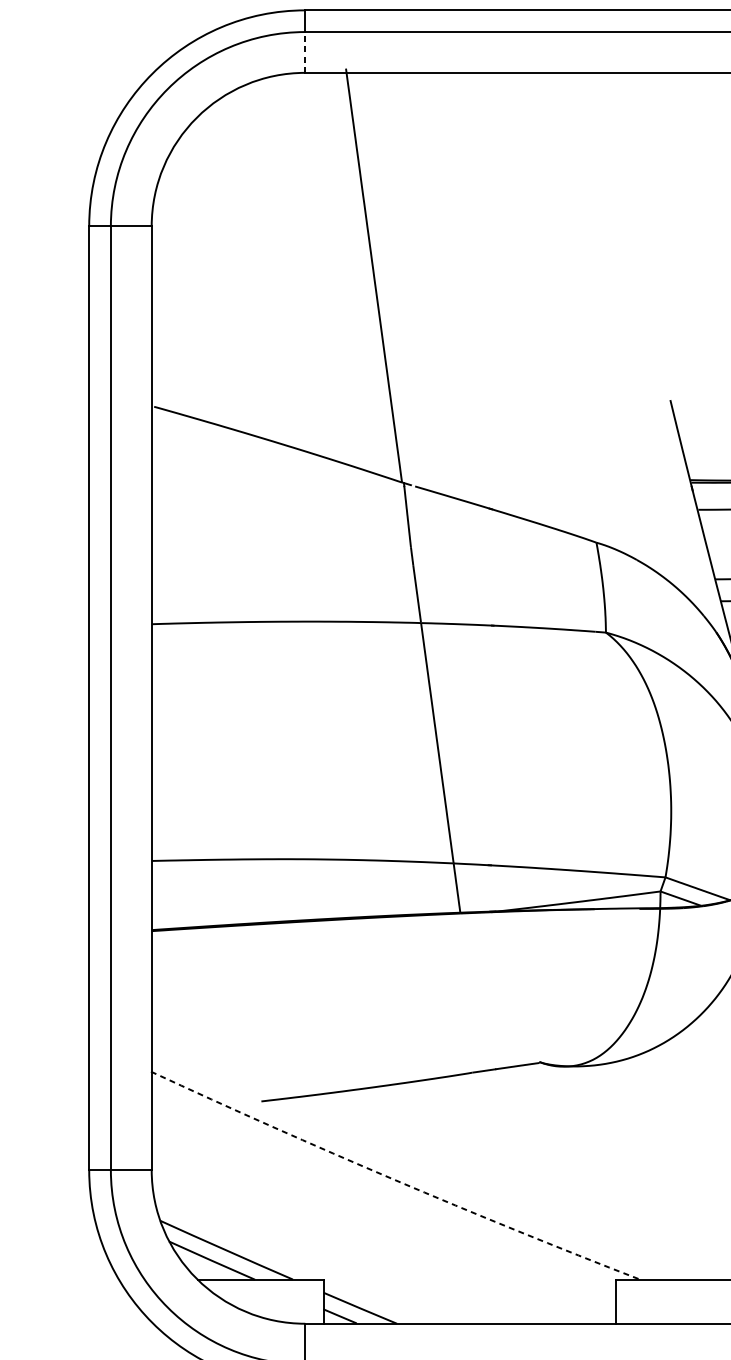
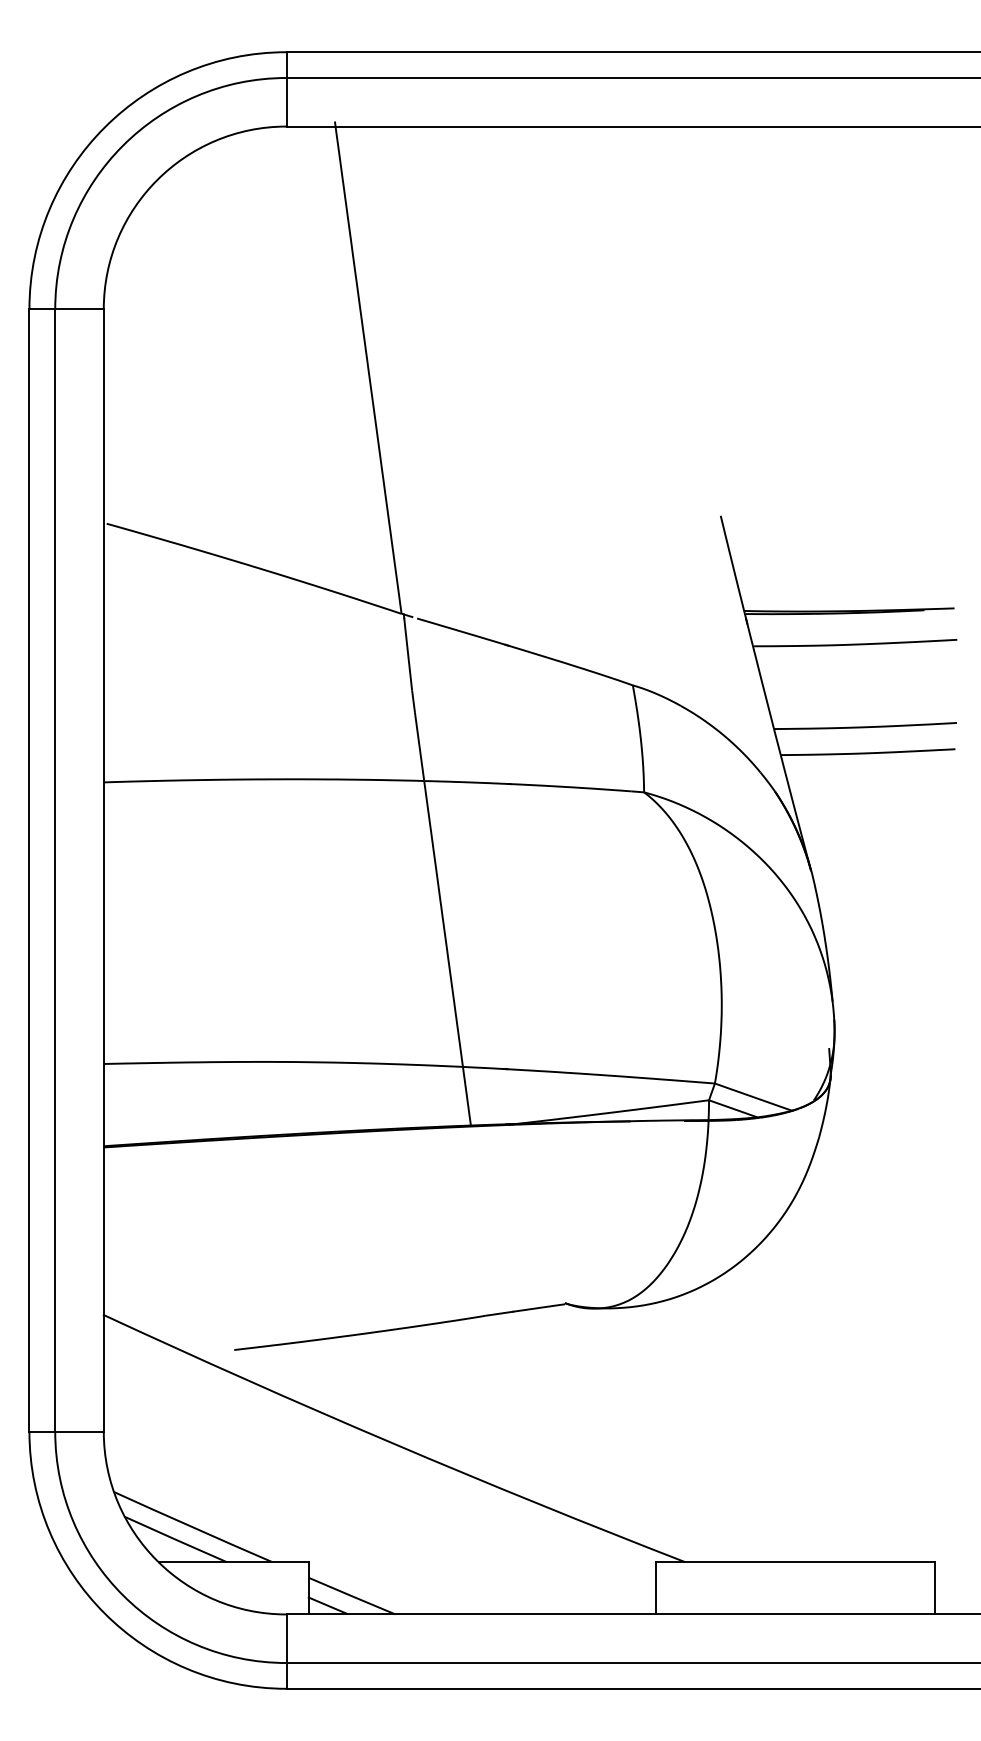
line: (305, 51) -> (286, 101), dashed -> solid
arc: (394, 1180) -> (392, 1443), dashed -> solid

